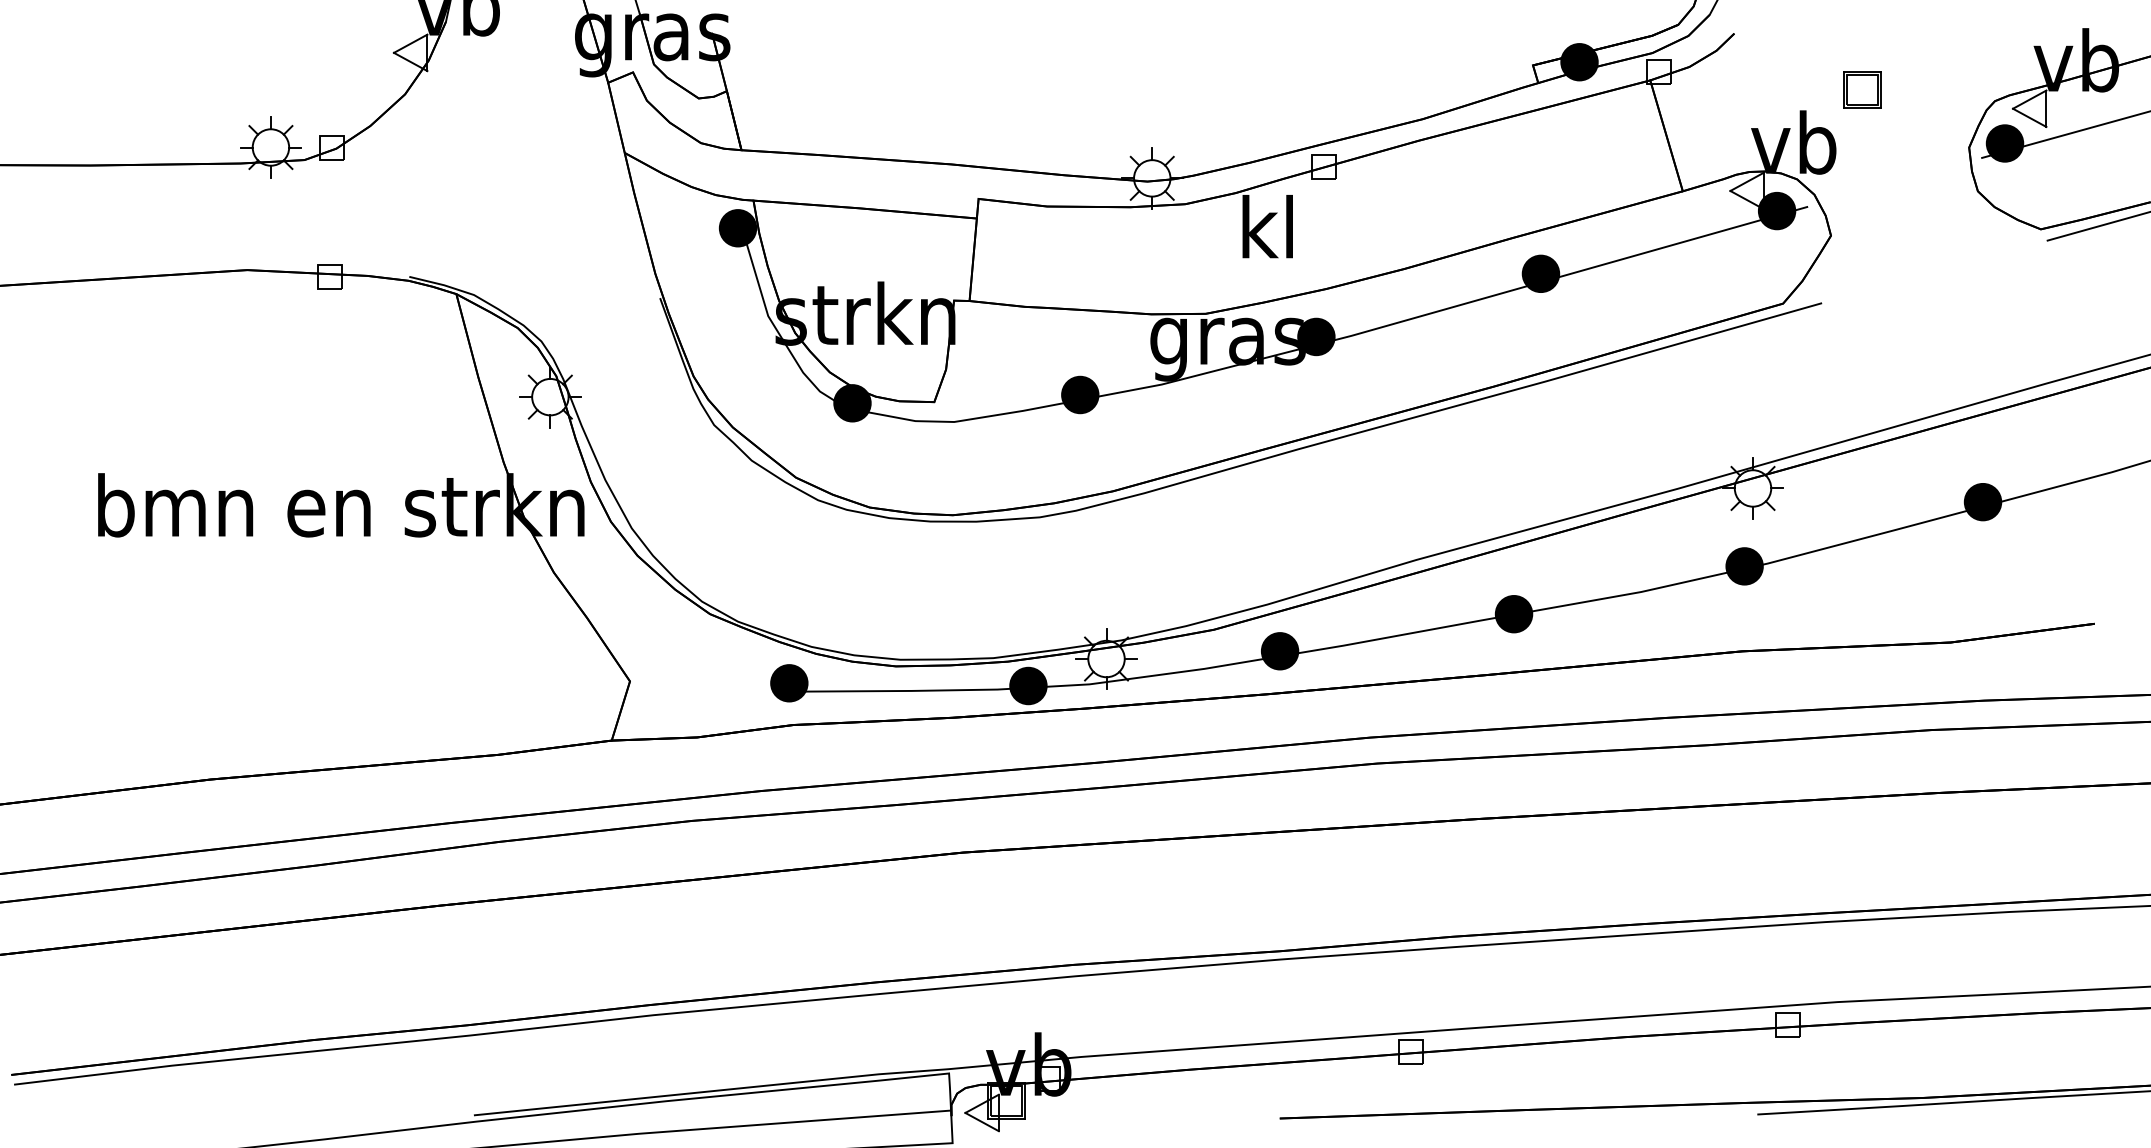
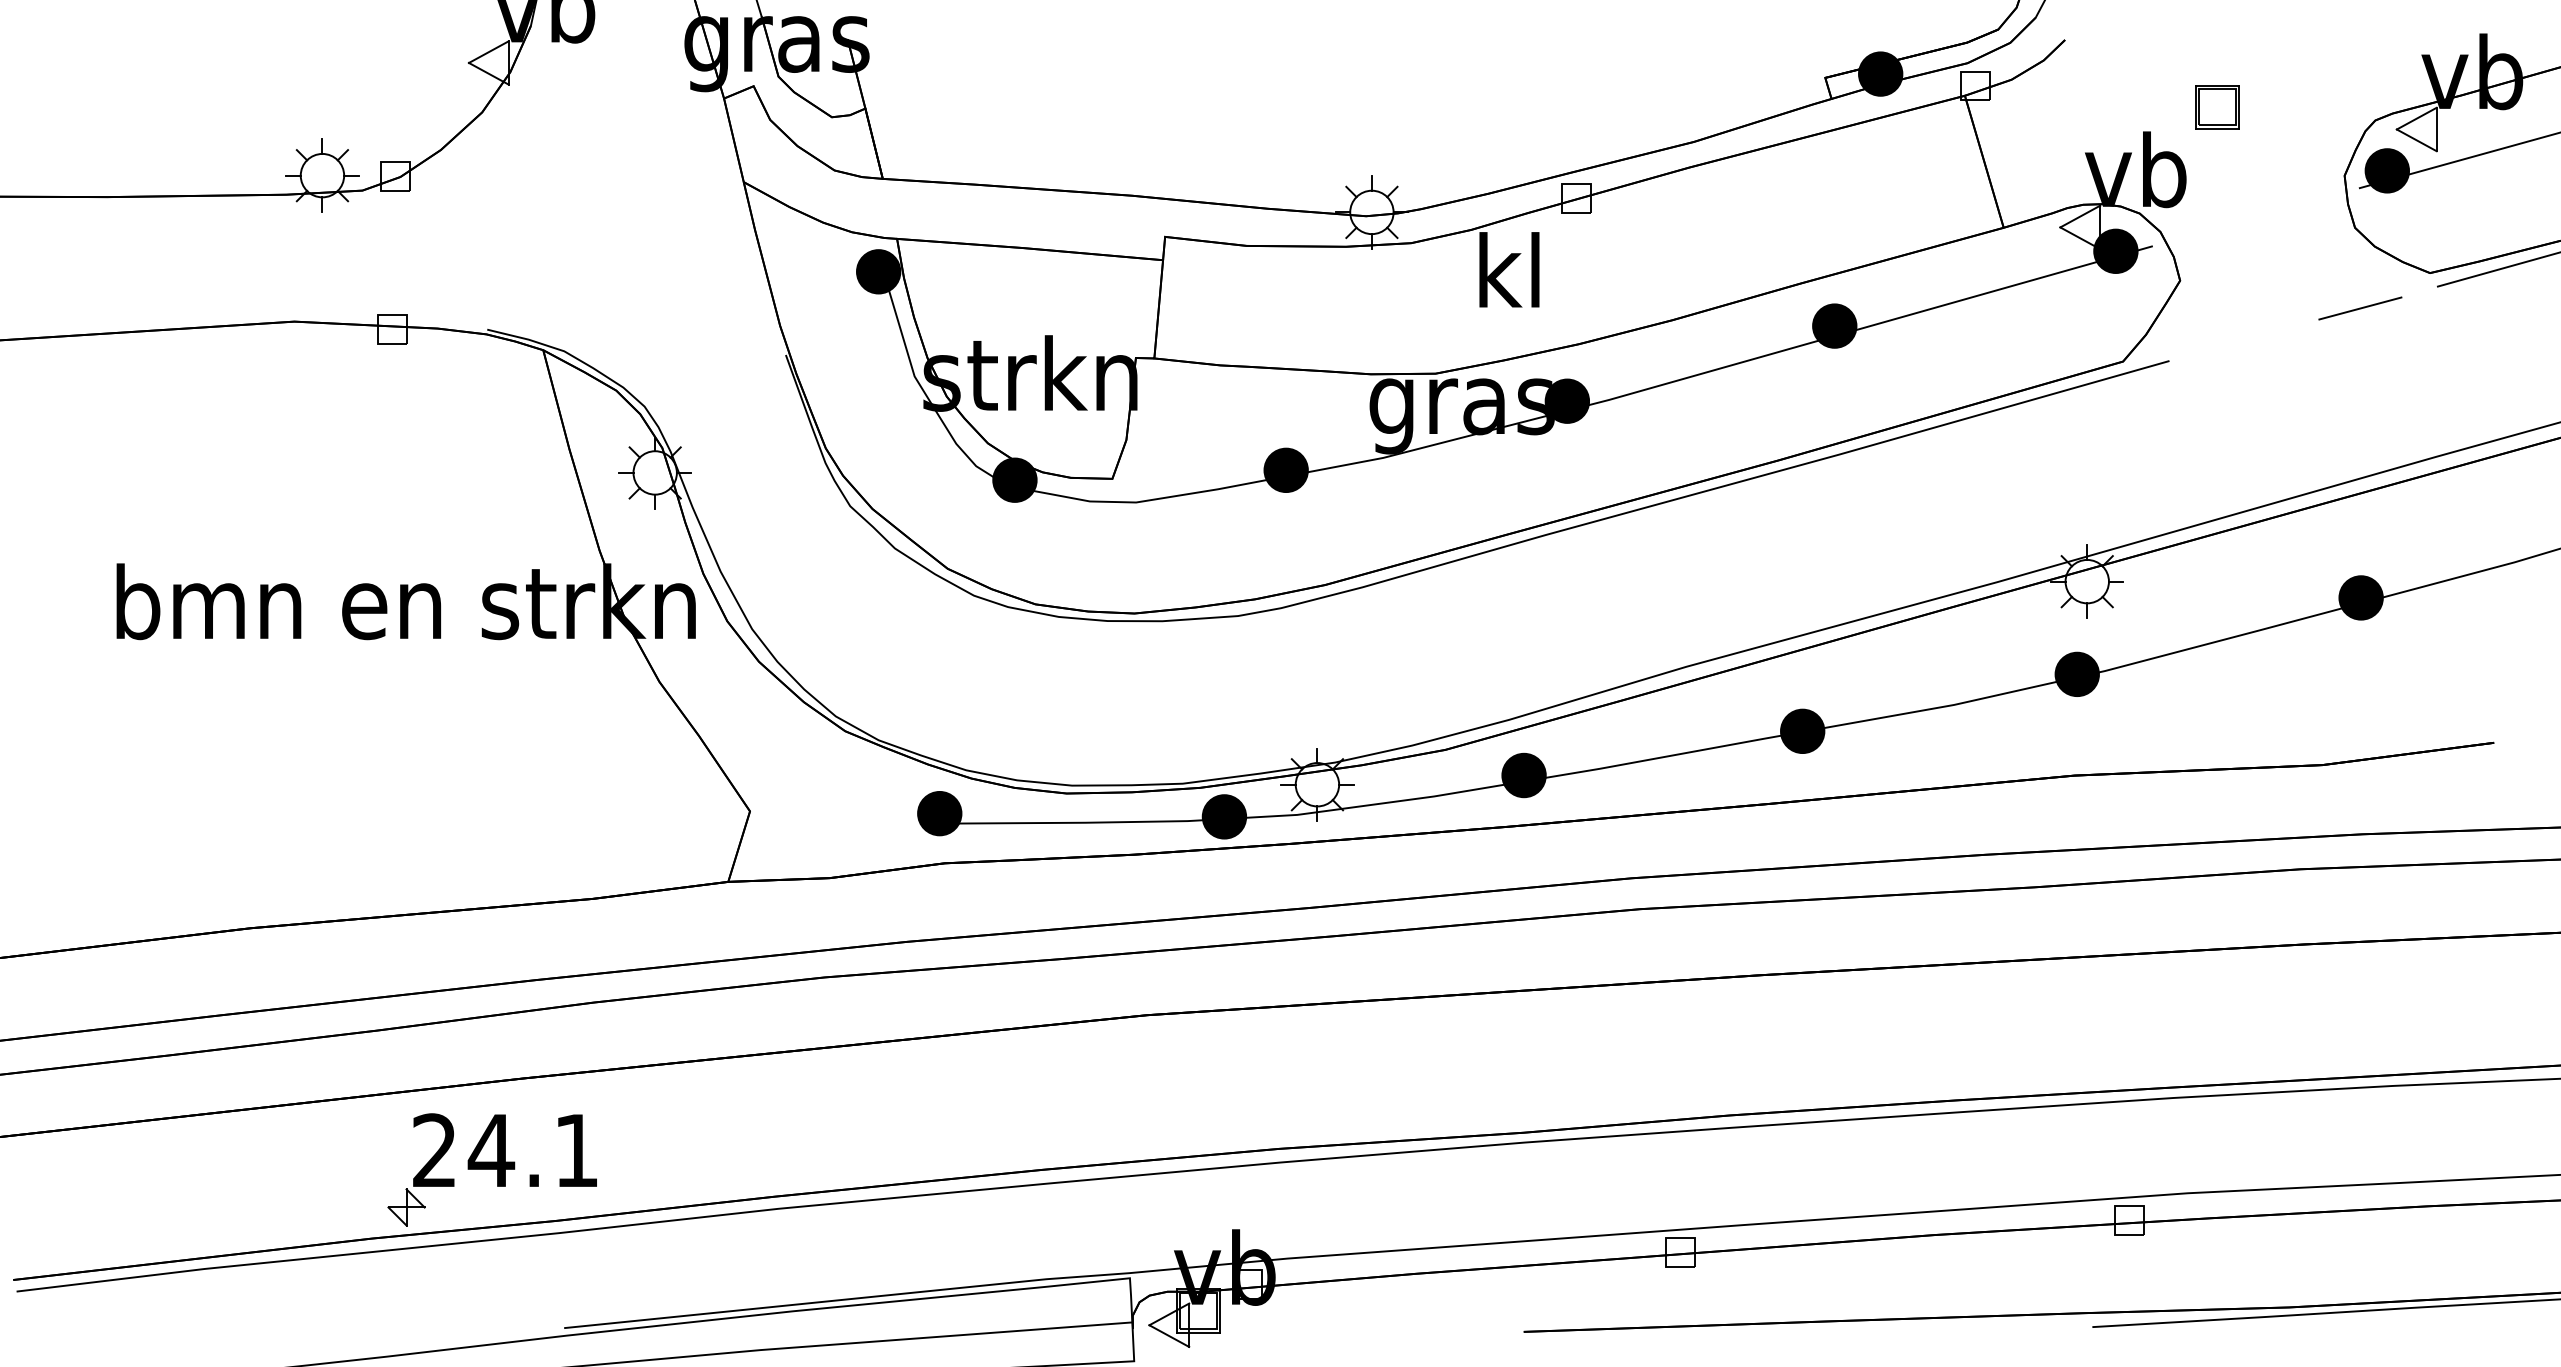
line: (1982, 259) -> (2360, 308), added
part: (412, 982) -> (491, 1169), added

